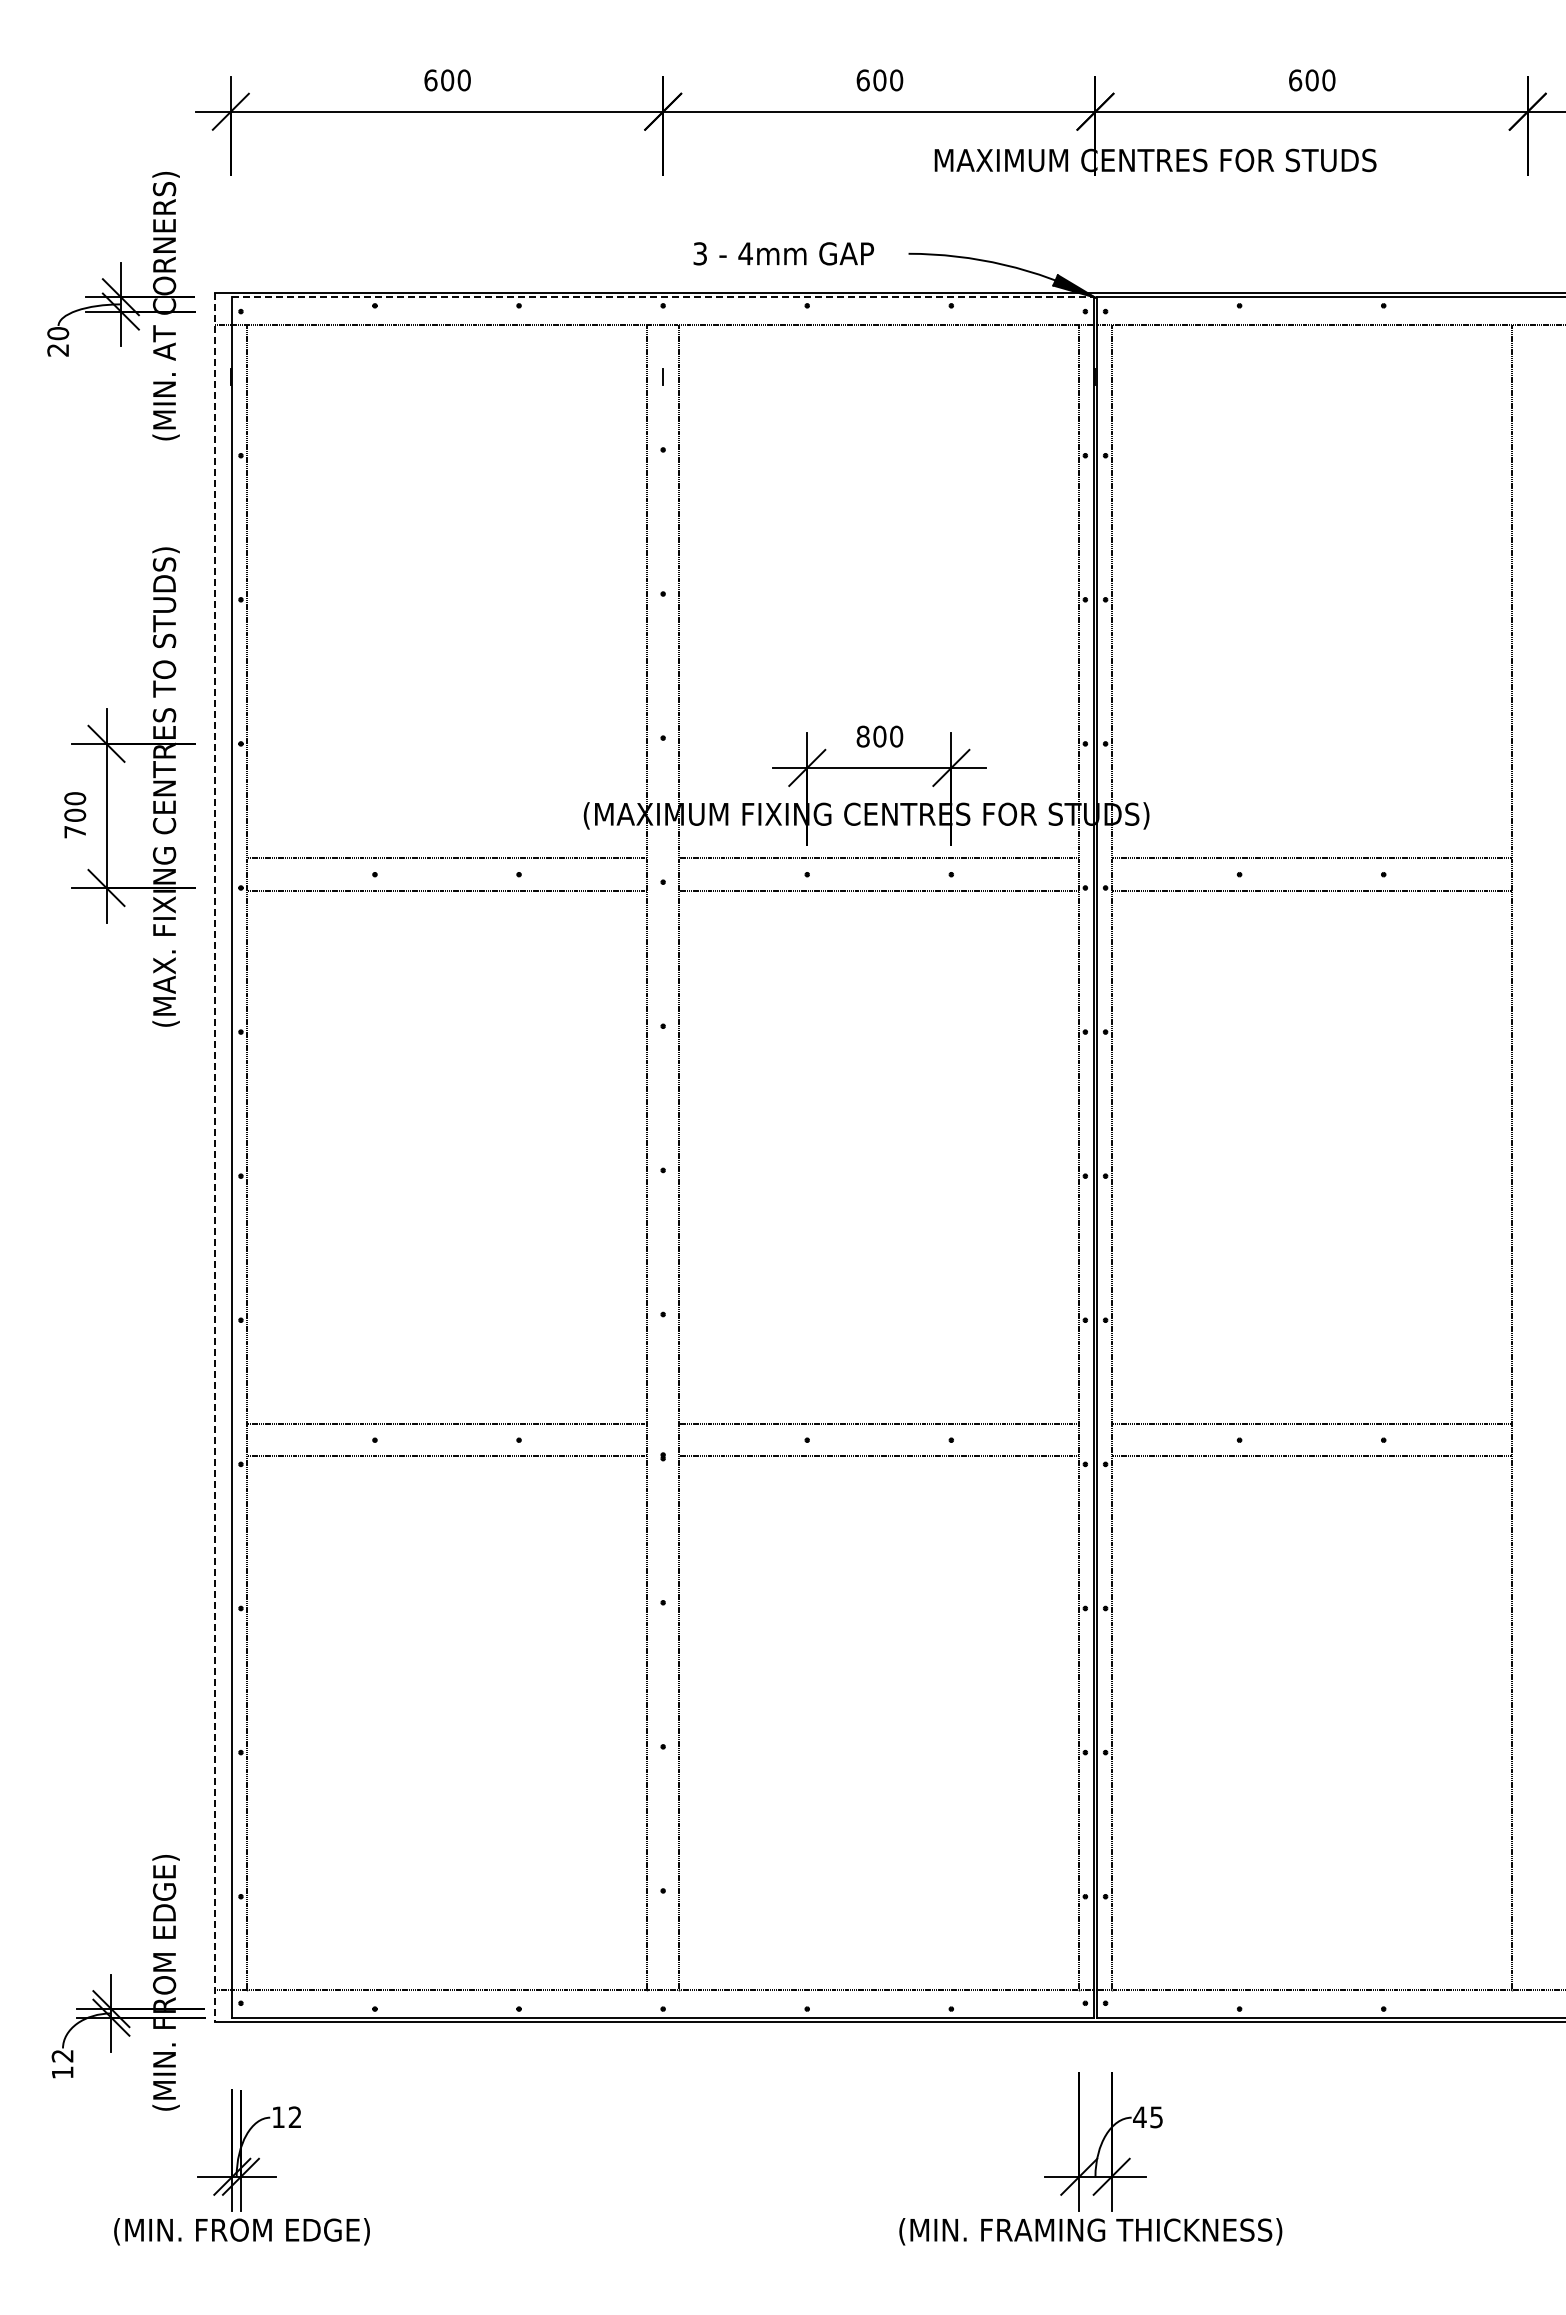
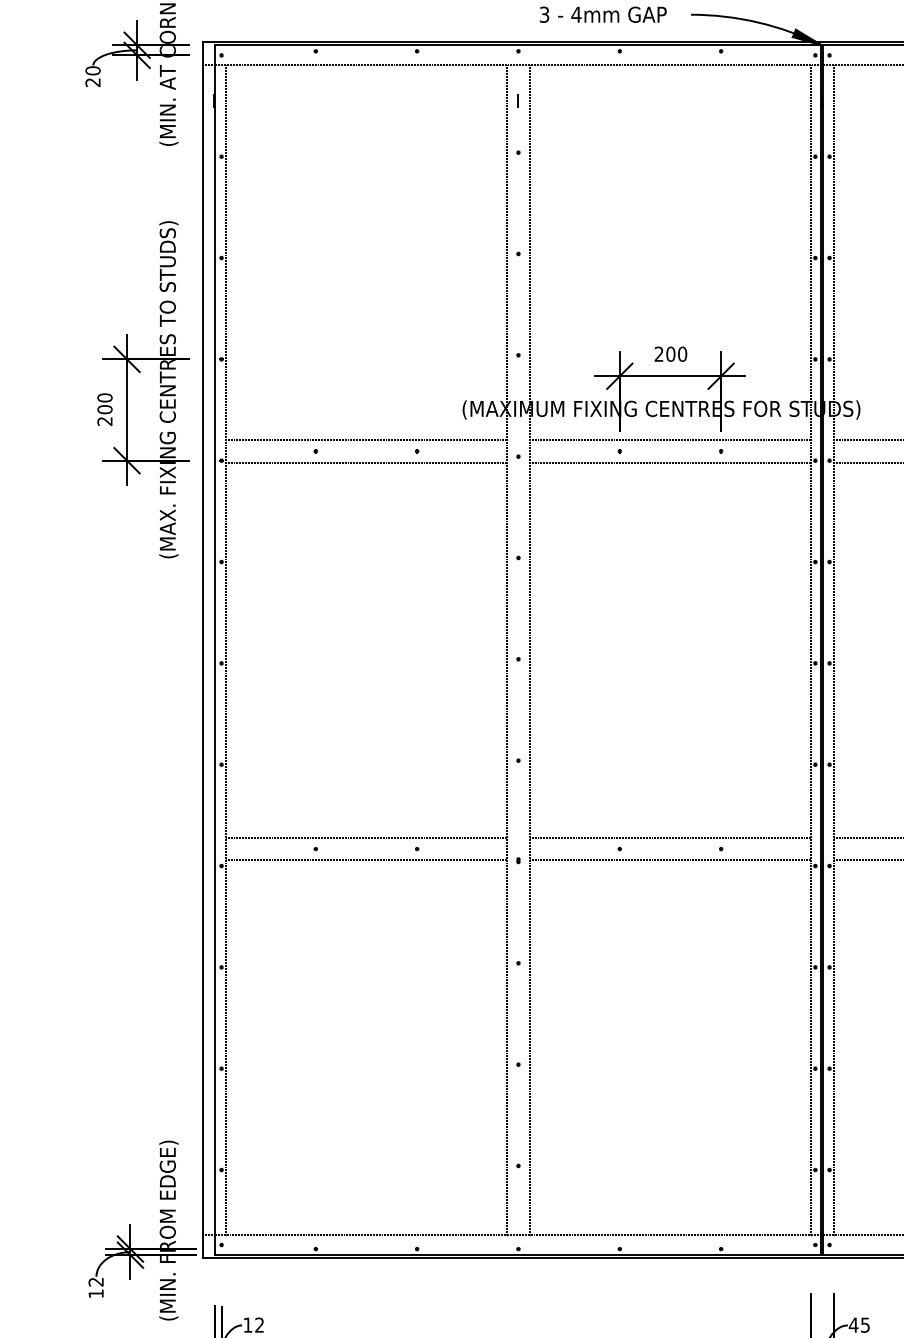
line: (663, 297) -> (518, 45), dashed -> solid
text: (862, 736) -> (658, 354), 800 -> 200
text: (74, 832) -> (104, 421), 700 -> 200
line: (214, 1157) -> (202, 650), dashed -> solid

